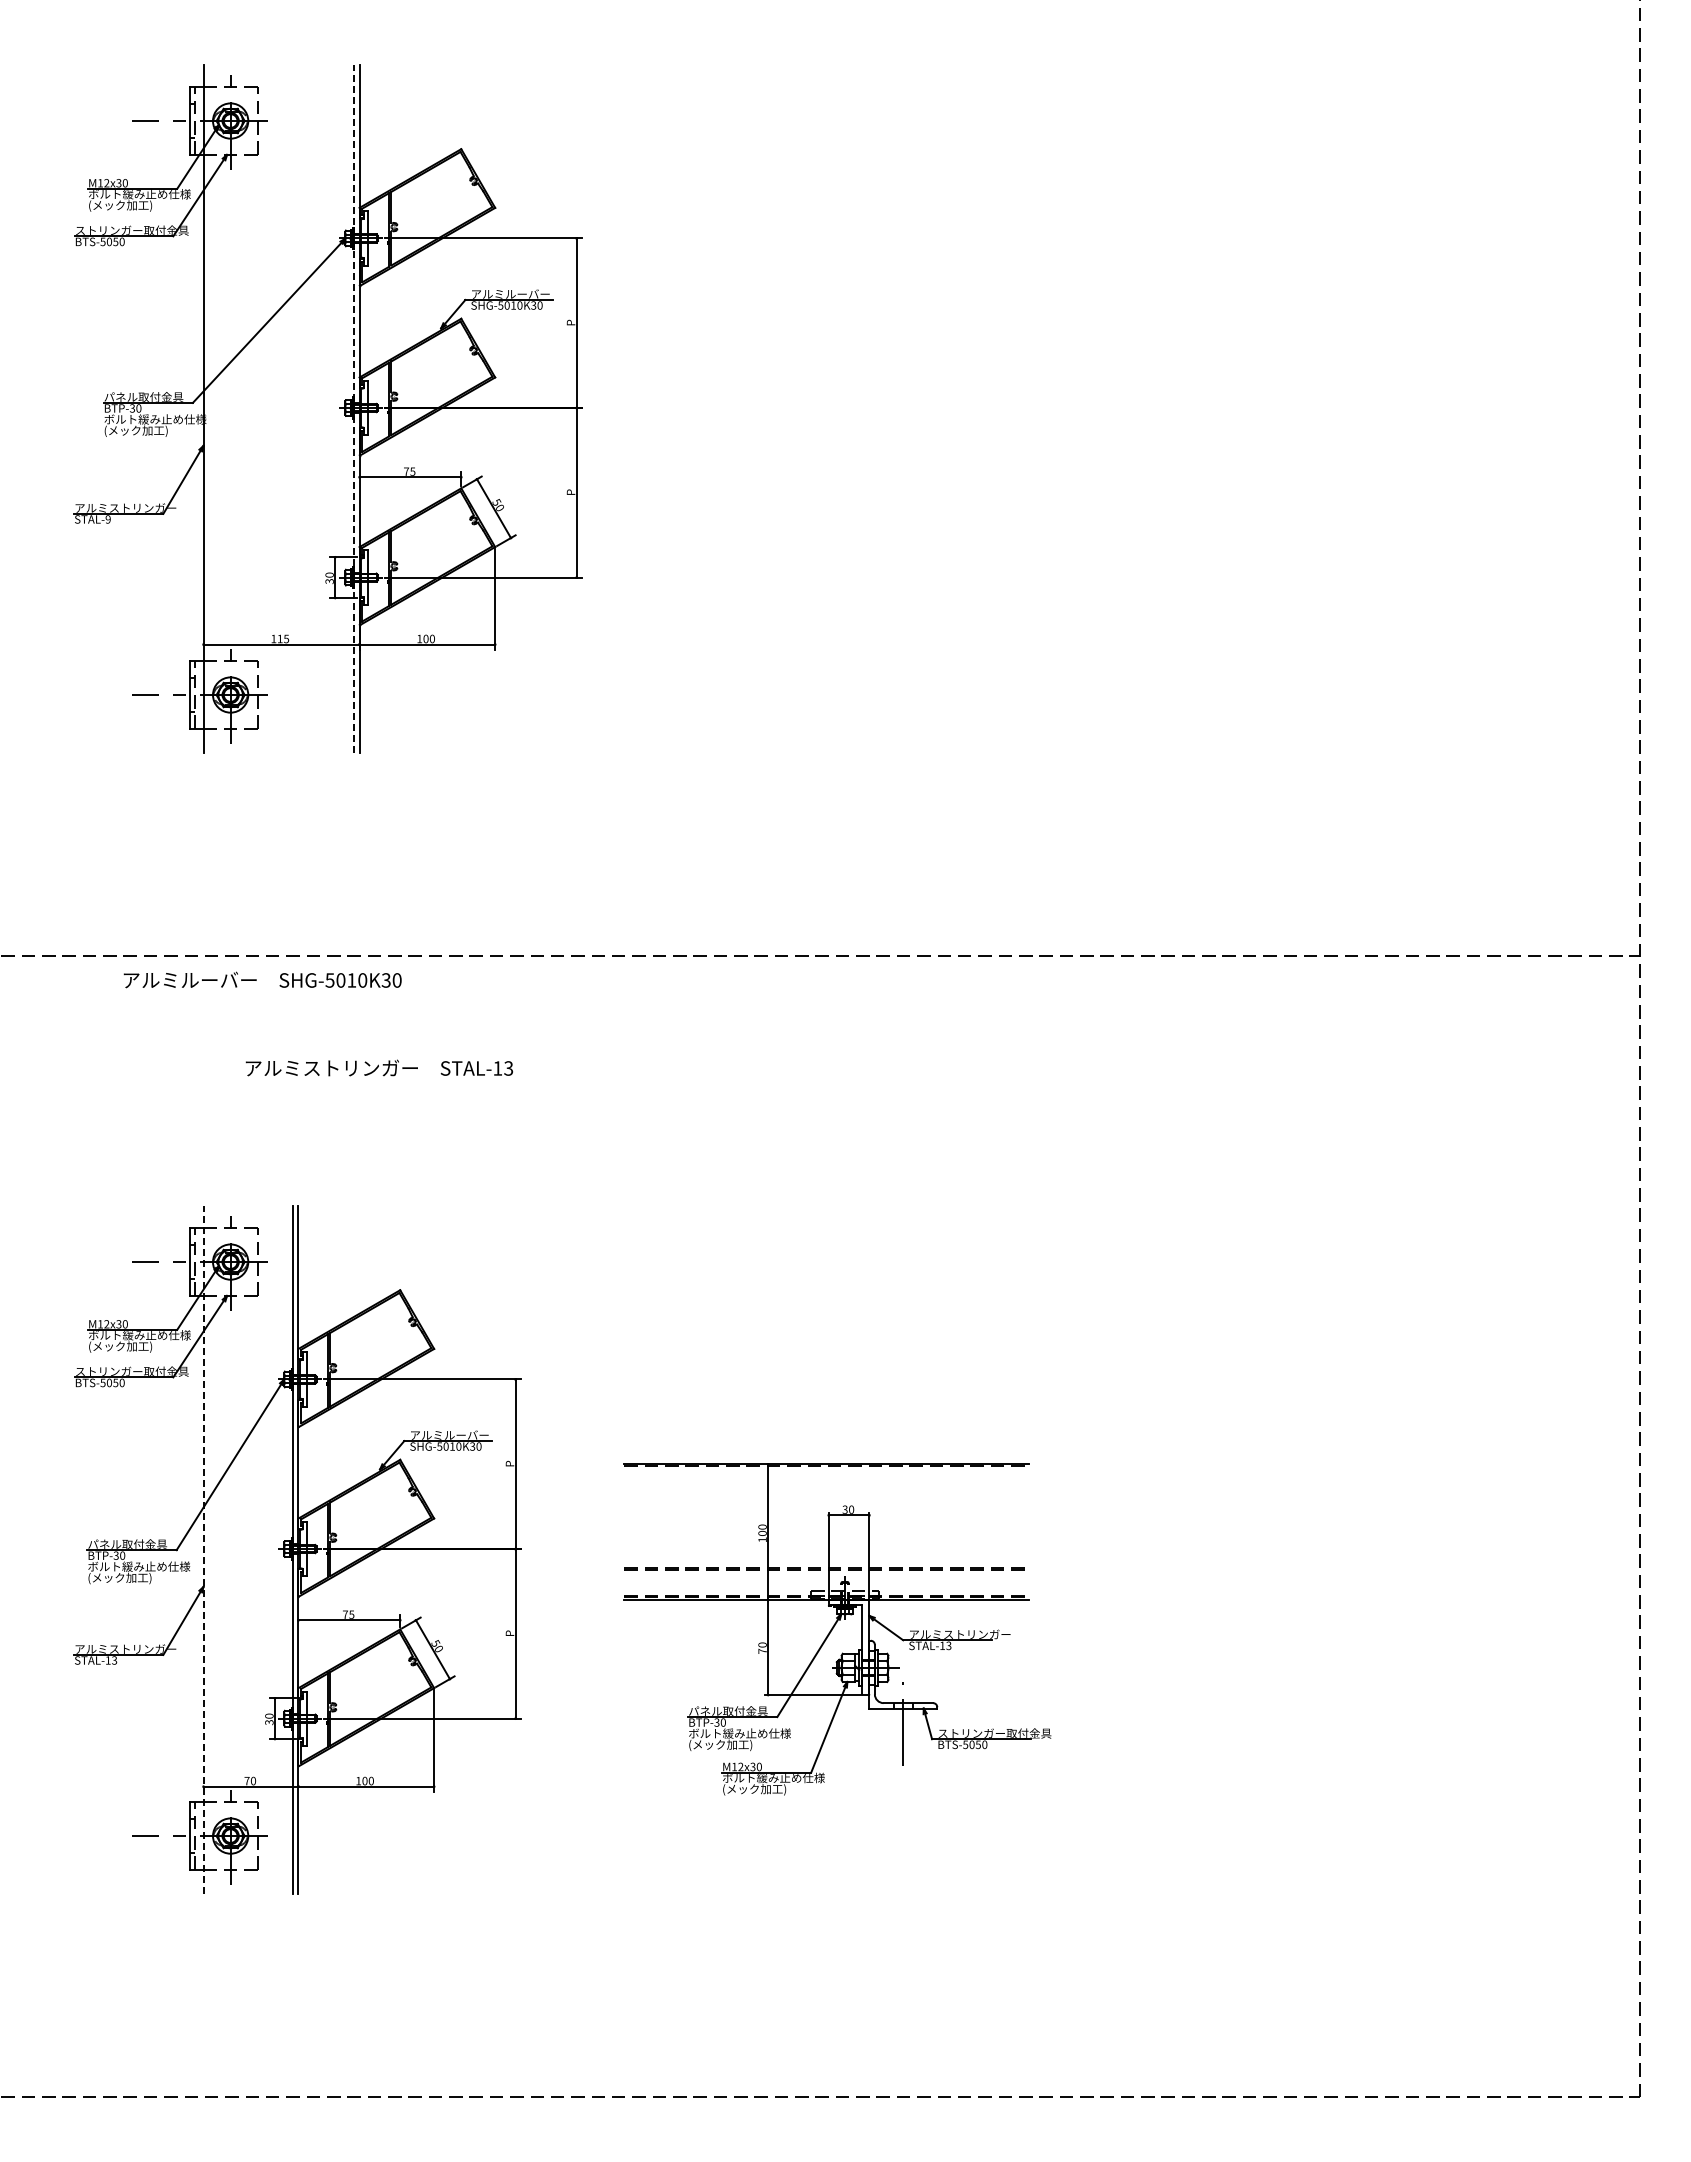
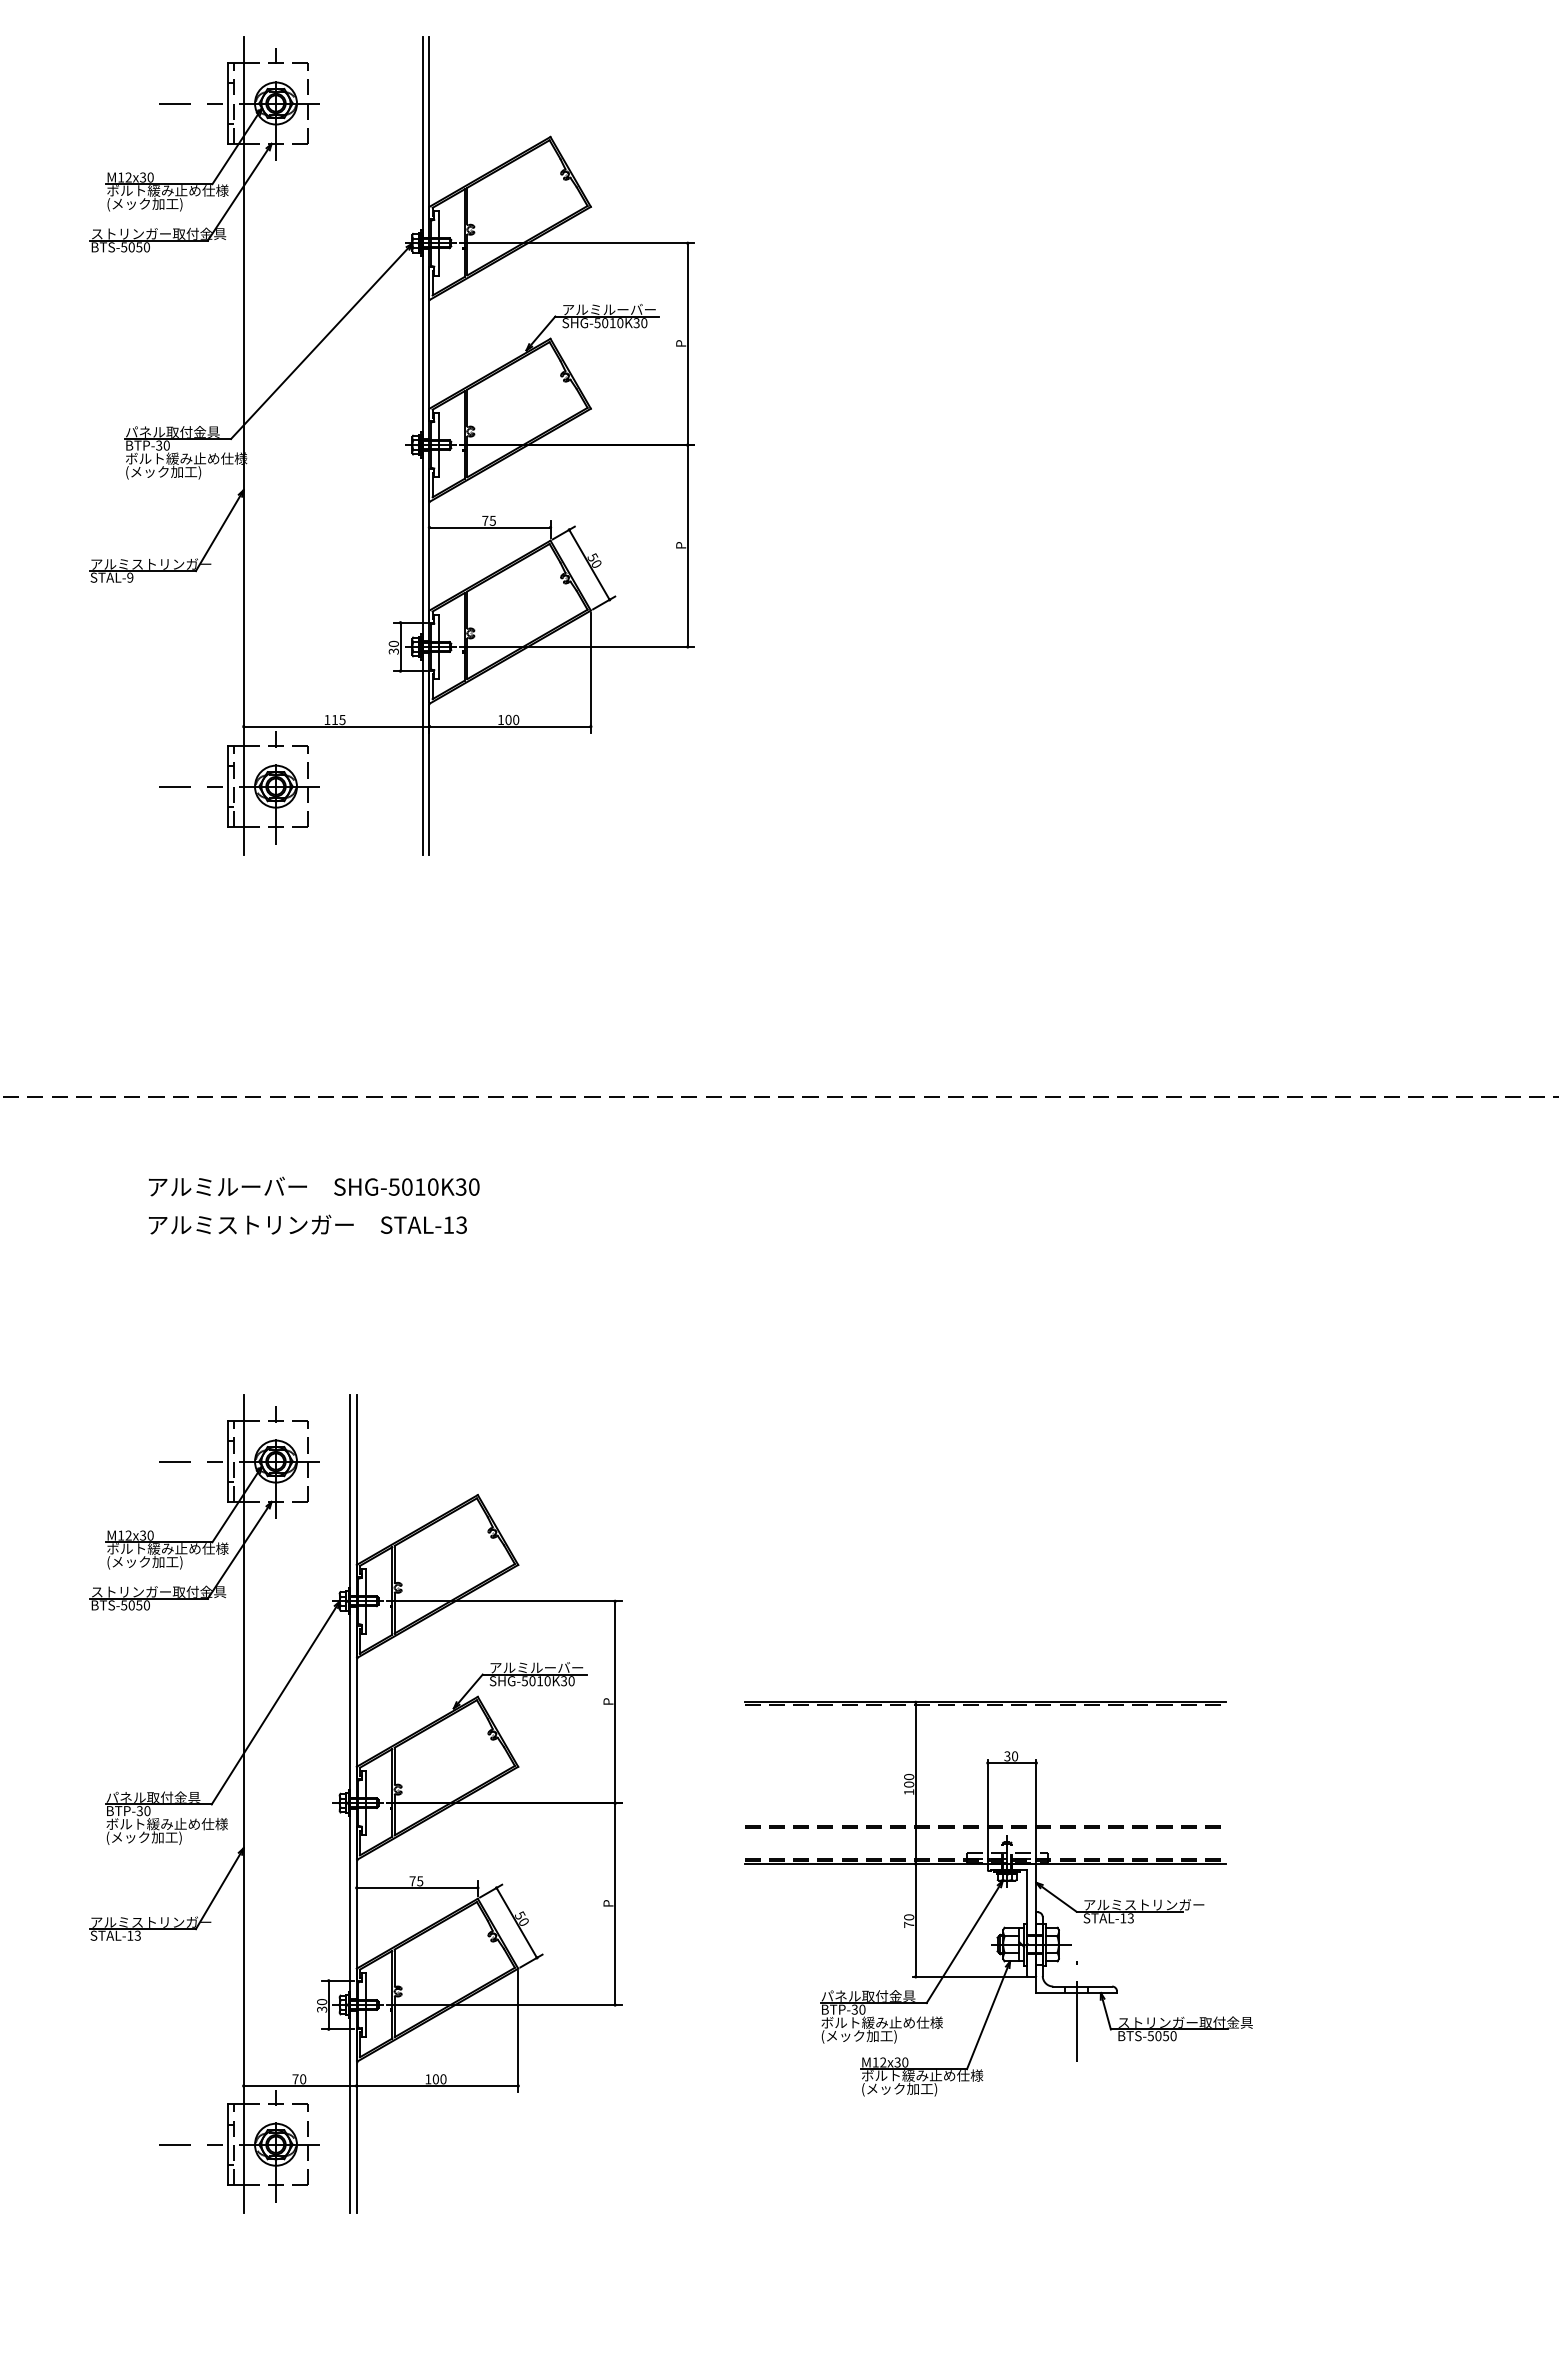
line: (354, 408) -> (423, 445), dashed -> solid
text: (262, 979) -> (313, 1185), moved
text: (378, 1067) -> (306, 1224), moved
line: (203, 1549) -> (243, 1803), dashed -> solid

